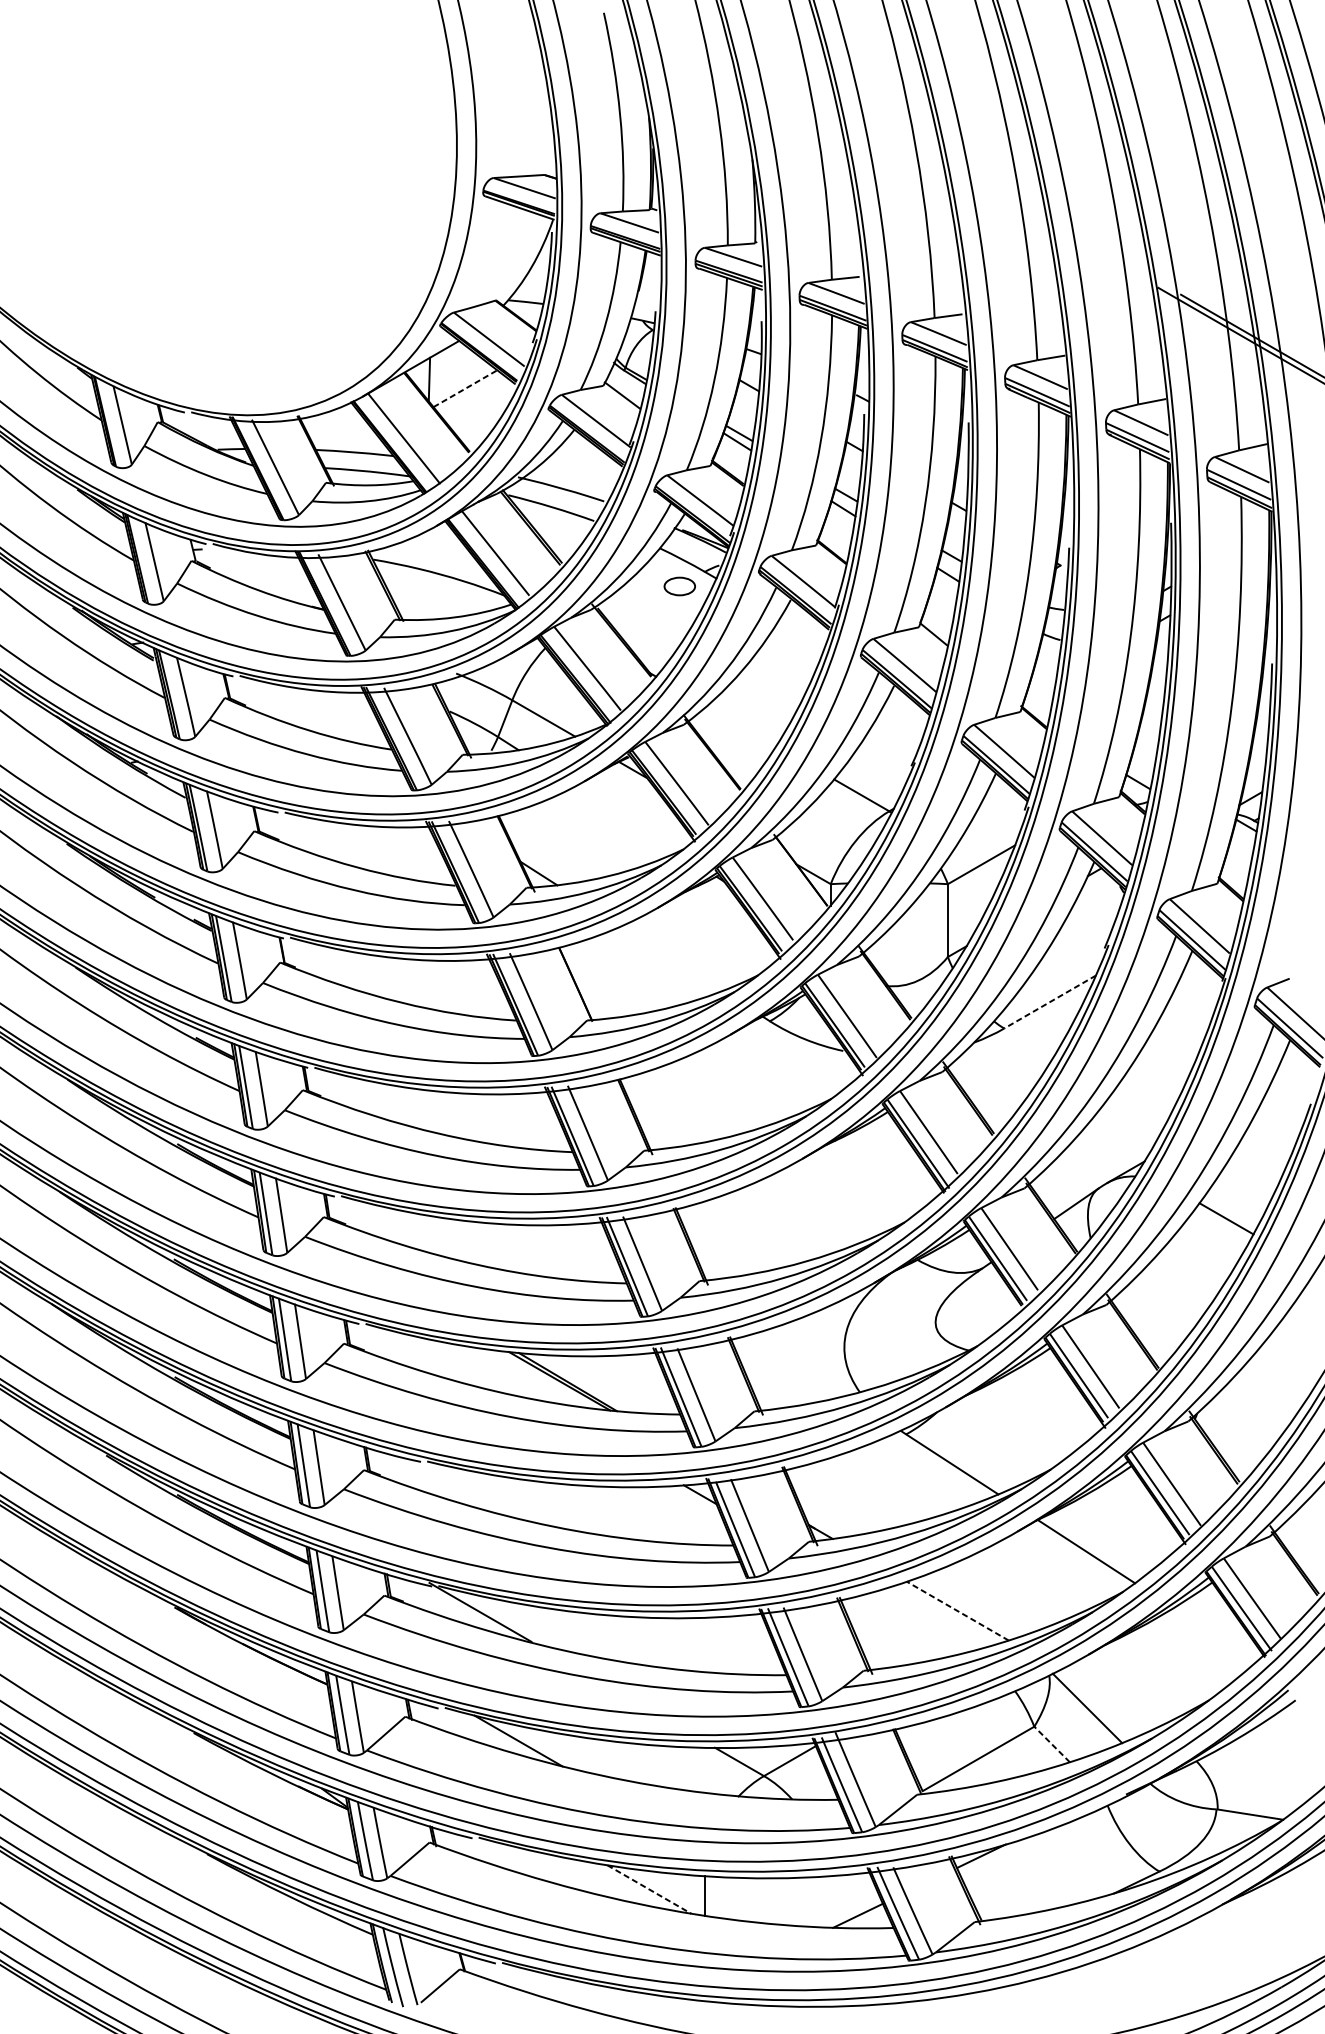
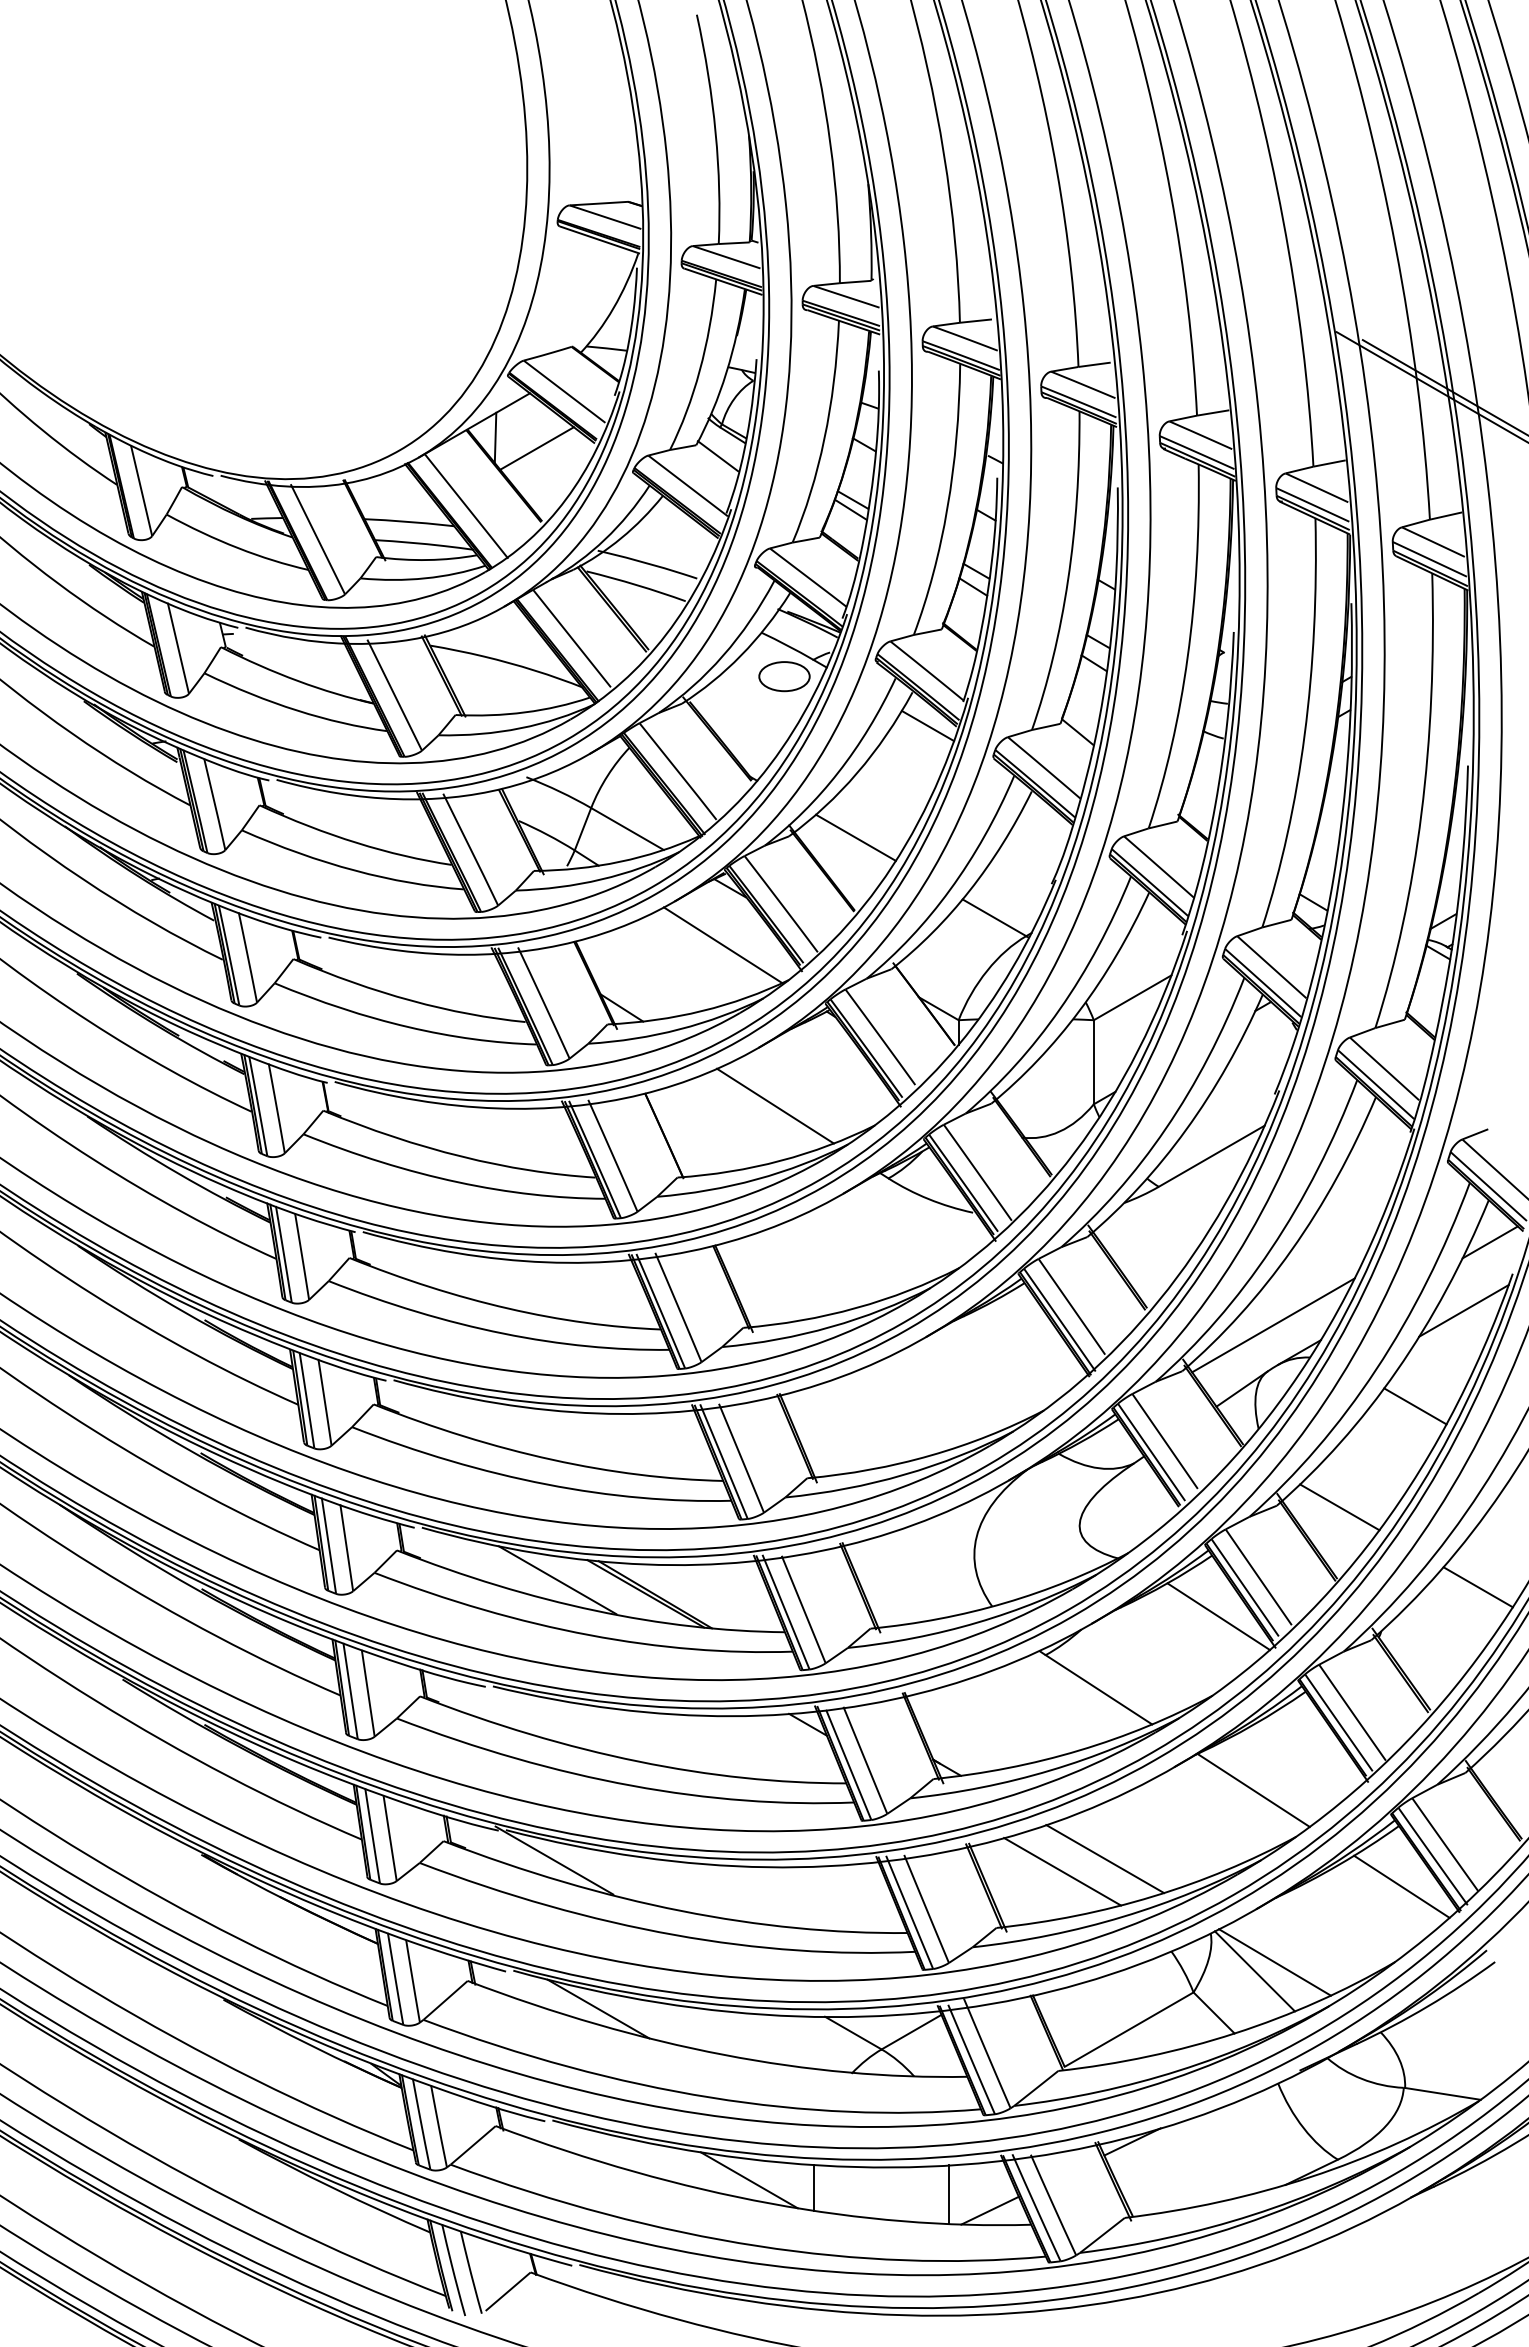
line: (465, 388) -> (537, 448), dashed -> solid
part: (679, 586) -> (784, 676), size x1.43
line: (803, 628) -> (927, 725), added
line: (741, 725) -> (855, 837), added
line: (626, 819) -> (722, 945), added
line: (672, 958) -> (775, 1105), added
line: (1049, 1002) -> (1211, 1156), dashed -> solid
line: (1290, 1076) -> (1489, 1242), added
line: (1268, 1135) -> (1463, 1310), added
line: (1103, 1148) -> (1273, 1325), added
line: (1160, 1306) -> (1339, 1507), added
line: (483, 1369) -> (557, 1580), added
line: (1280, 1375) -> (1477, 1587), added
line: (1055, 1400) -> (1218, 1616), added
line: (957, 1610) -> (1104, 1858), dashed -> solid
line: (920, 1621) -> (1062, 1871), added
line: (1214, 1634) -> (1401, 1886), added
line: (1104, 1700) -> (1274, 1962), added
line: (1051, 1744) -> (1213, 2012), dashed -> solid
line: (649, 1889) -> (749, 2180), dashed -> solid
line: (822, 1901) -> (949, 2194), added

